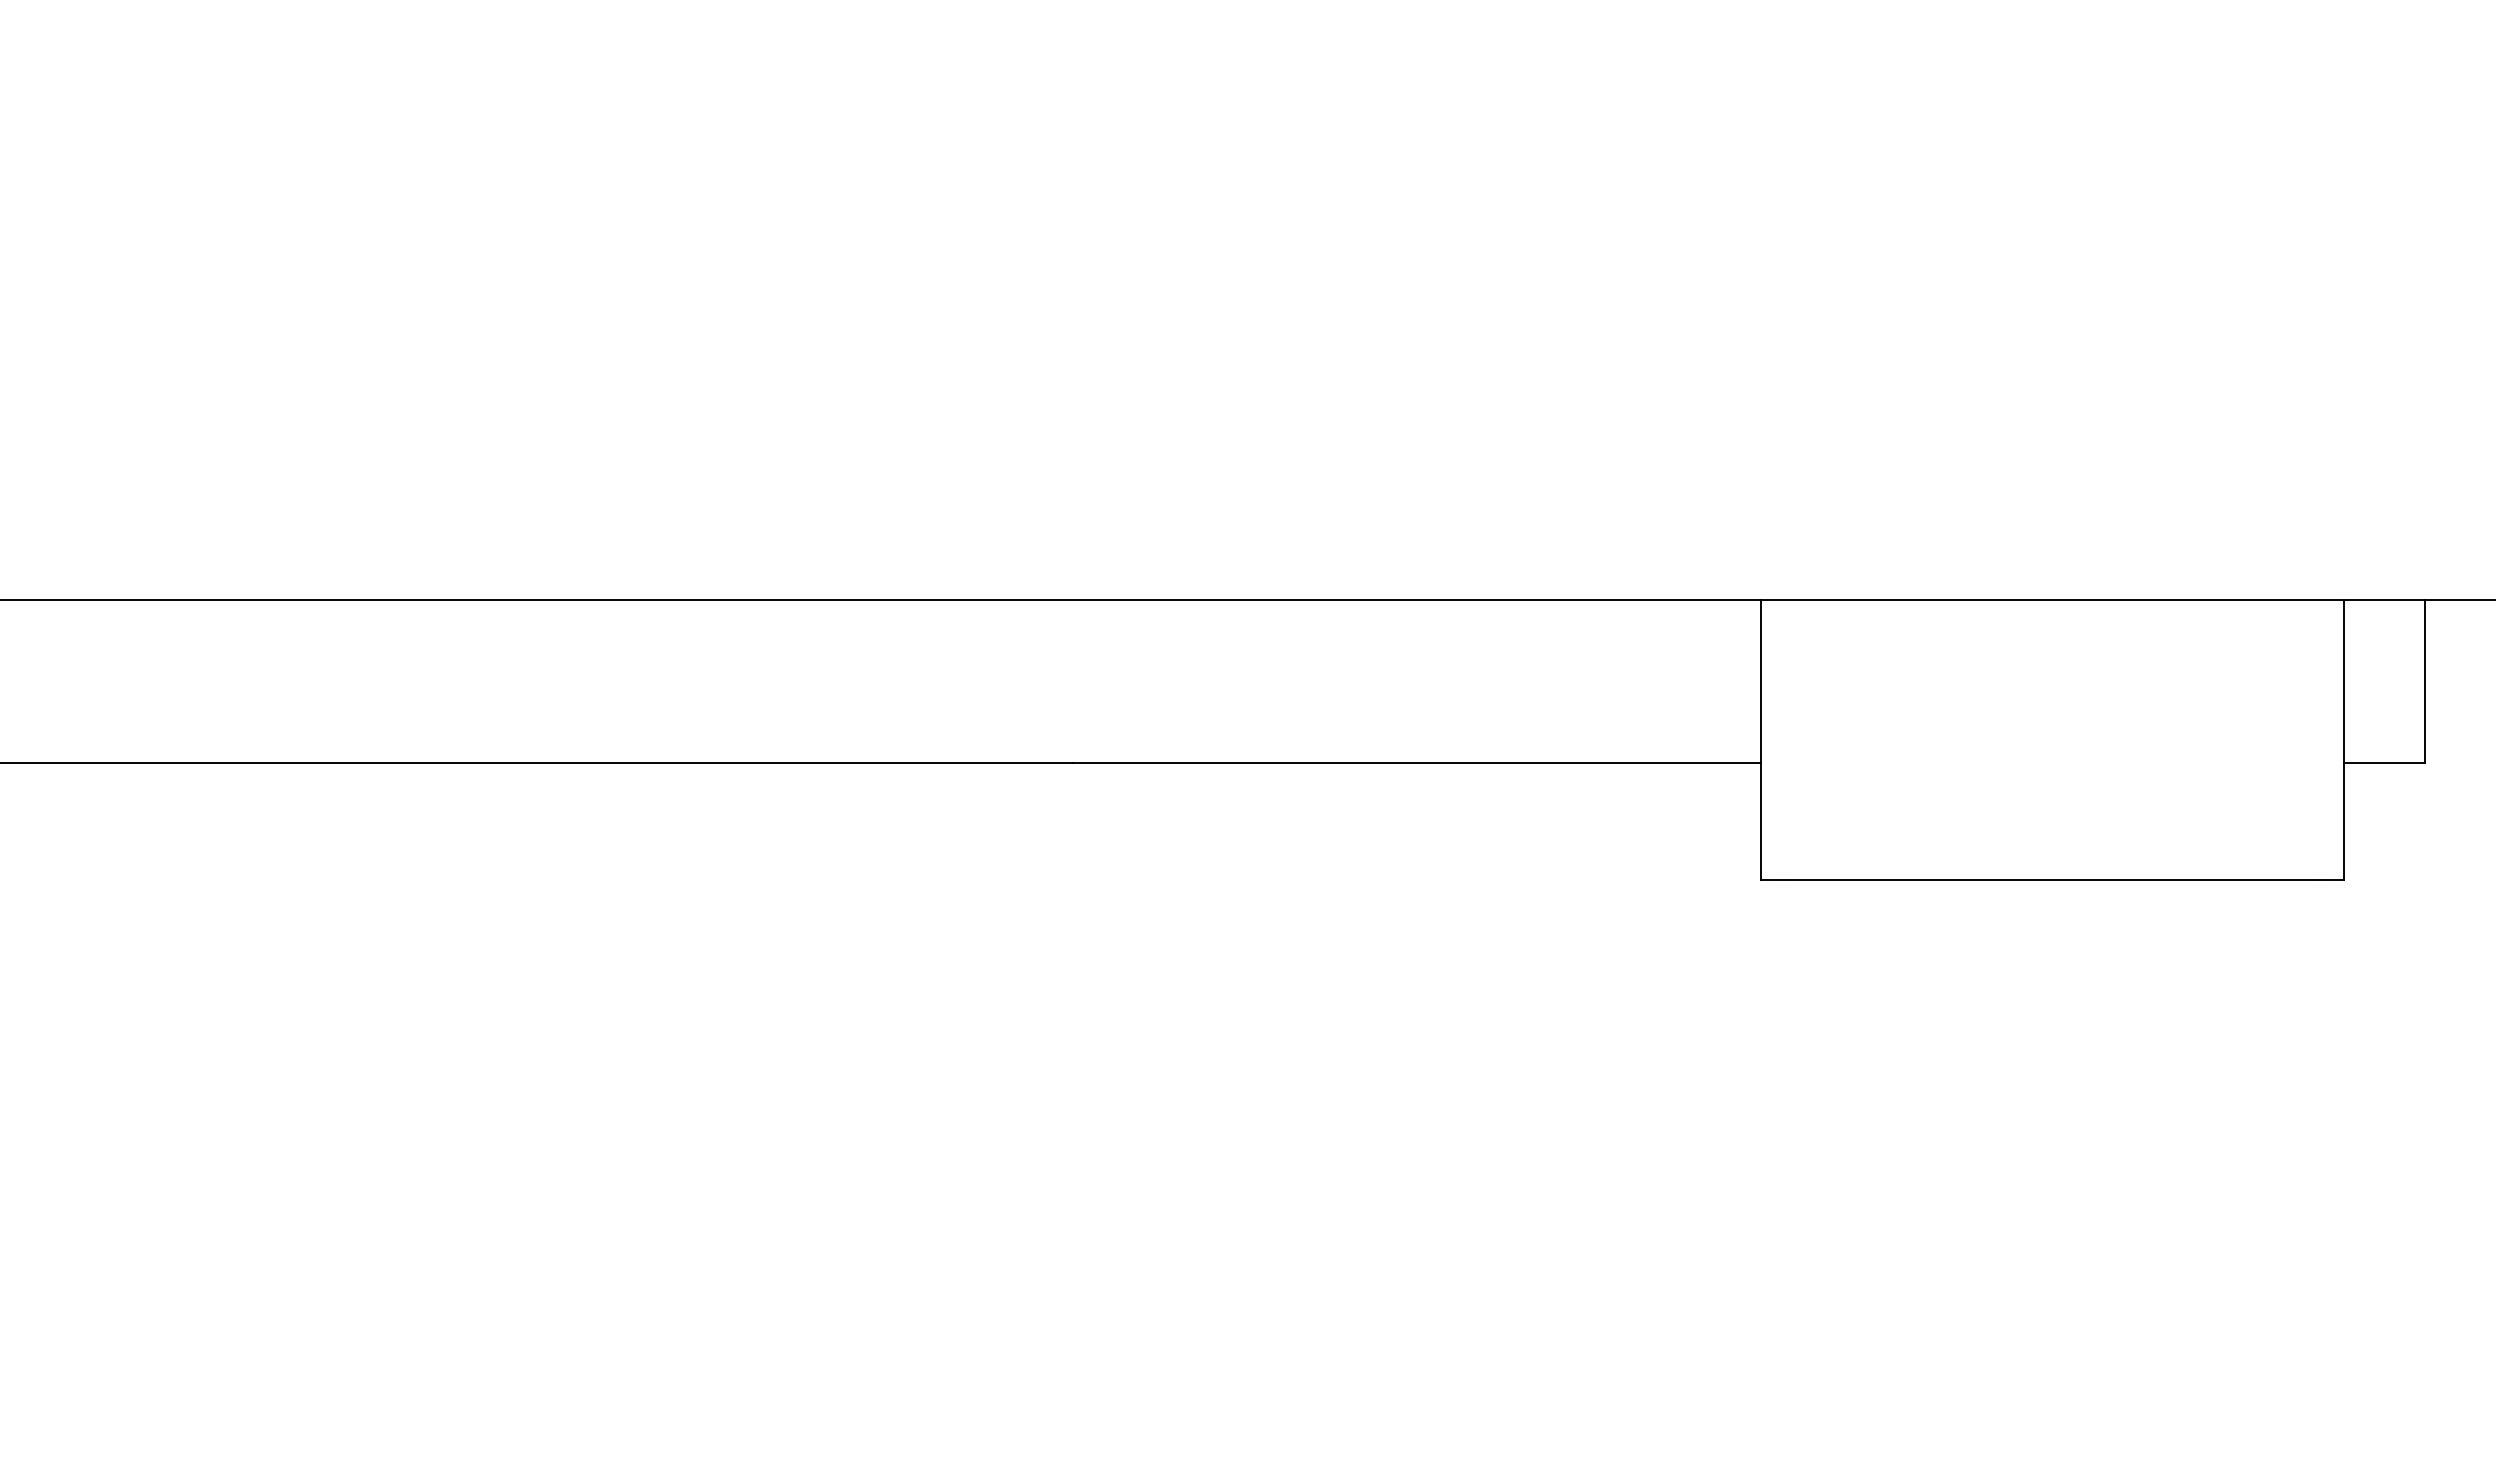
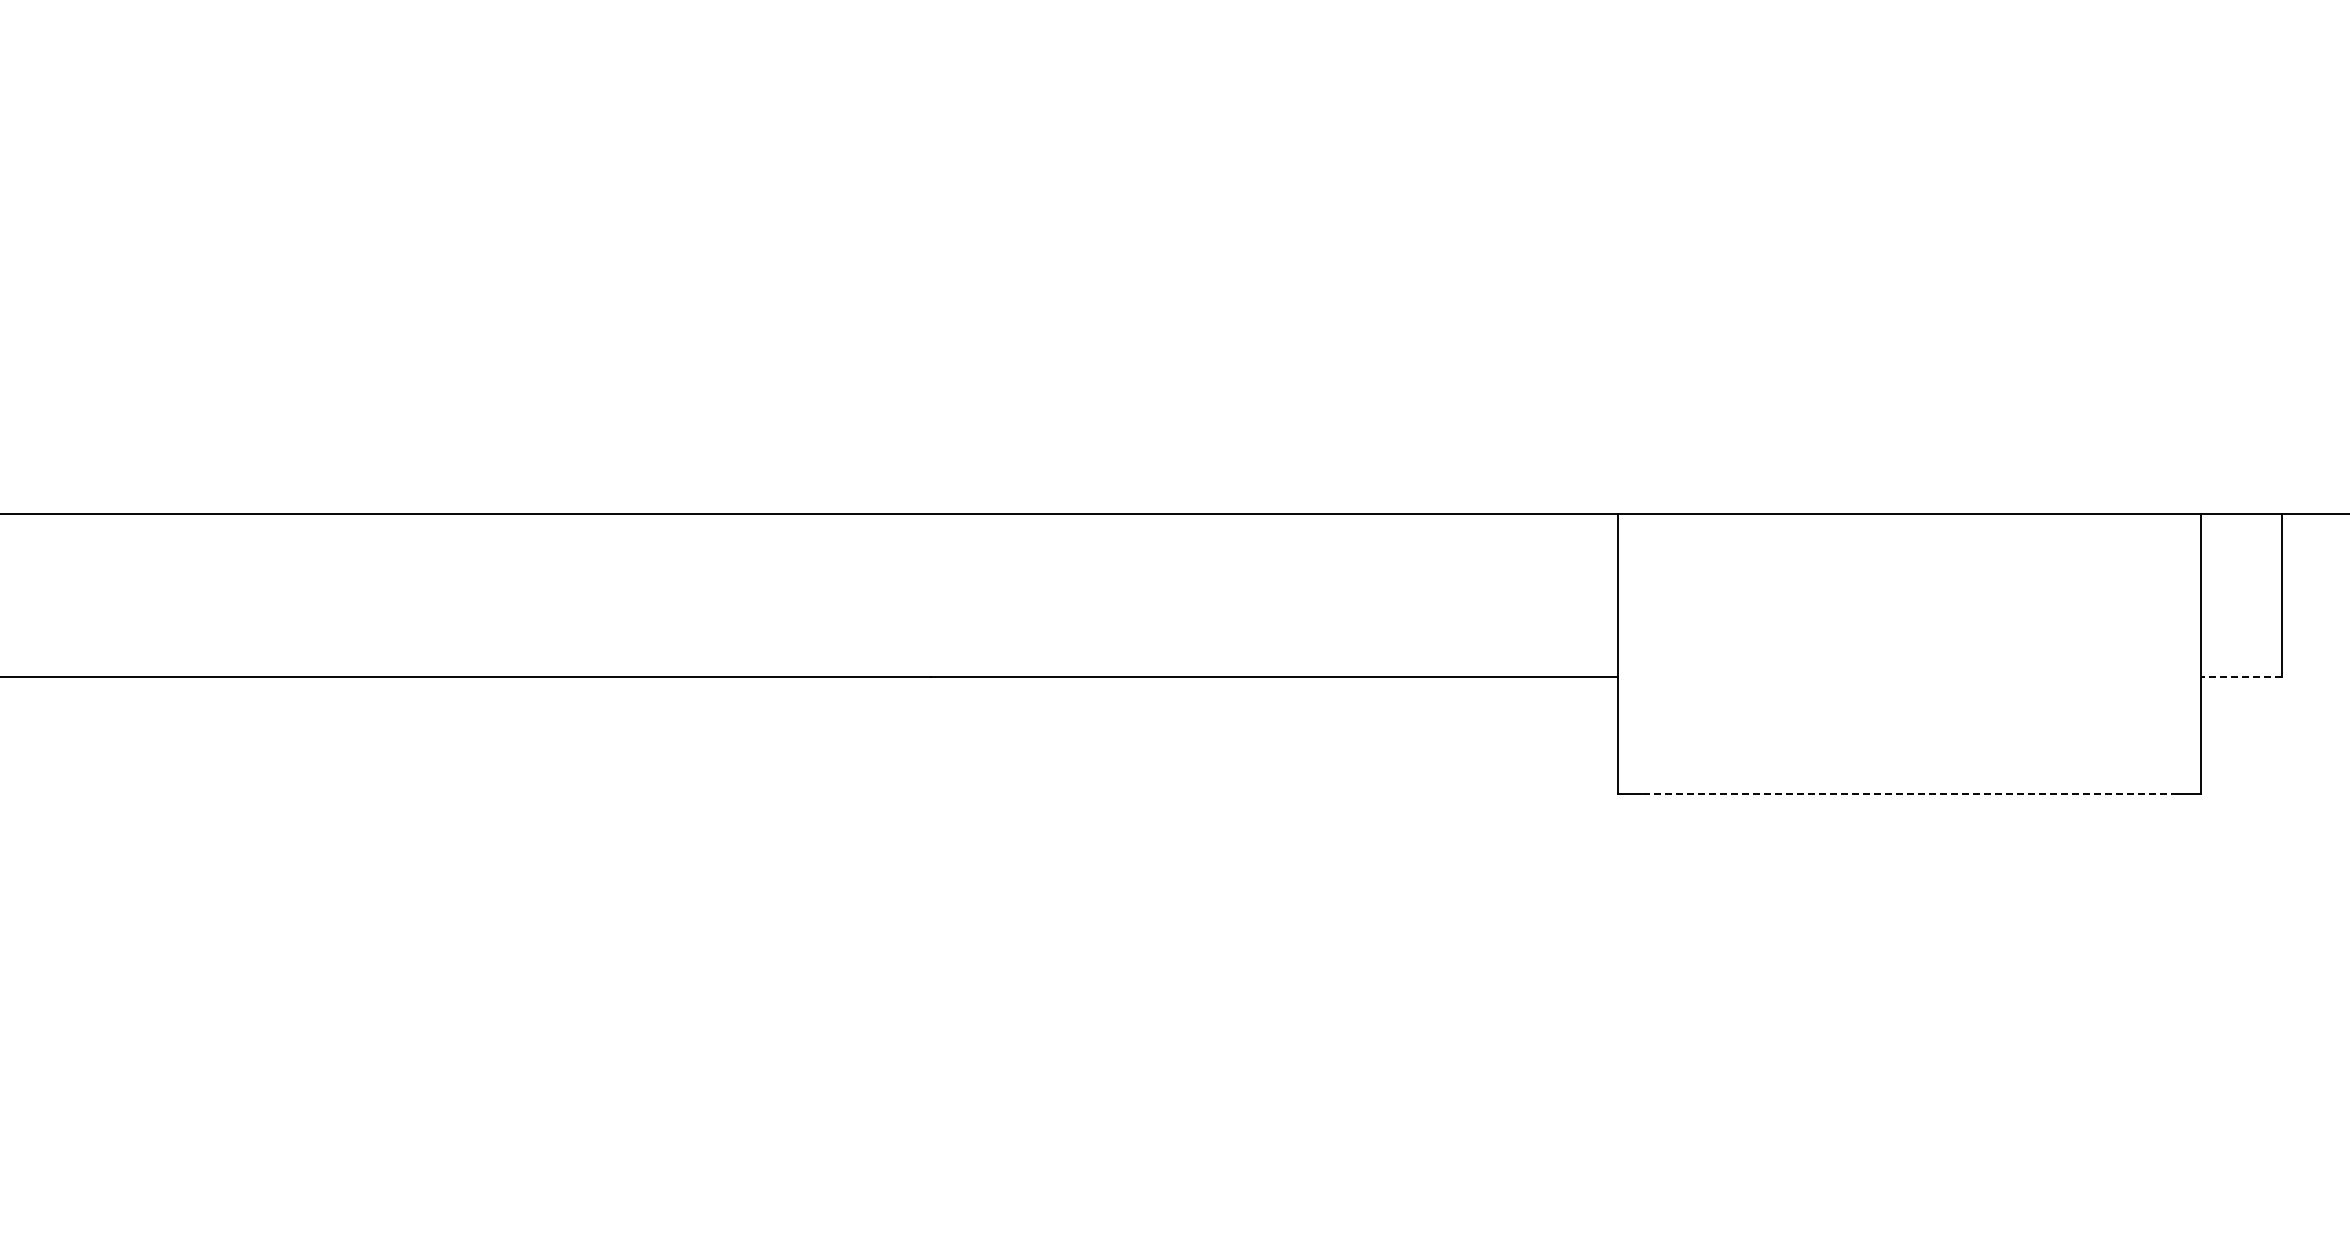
line: (2384, 763) -> (2241, 677), solid -> dashed
line: (2051, 879) -> (1908, 793), solid -> dashed

